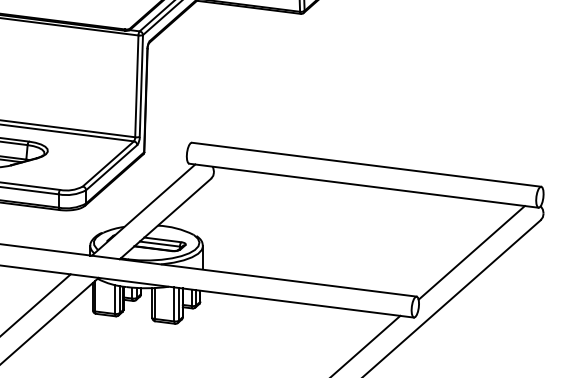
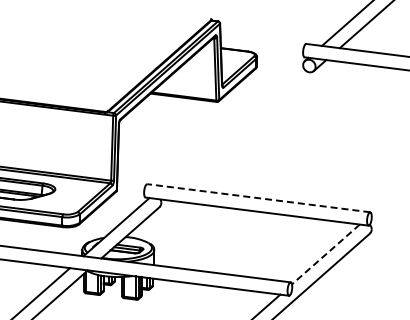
line: (366, 165) -> (258, 198), solid -> dashed
line: (471, 252) -> (325, 254), solid -> dashed

